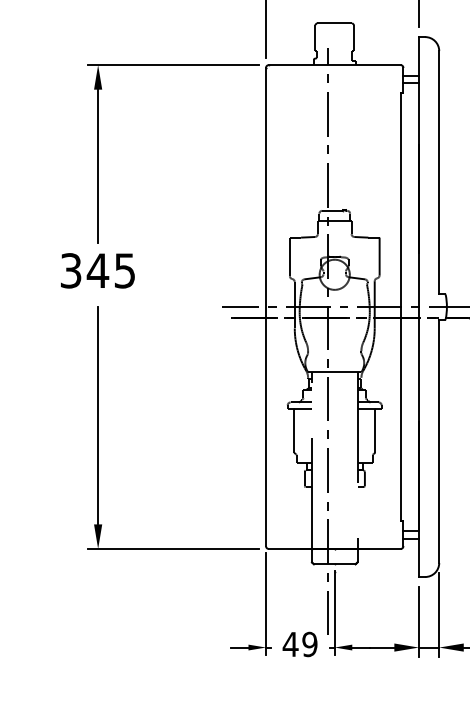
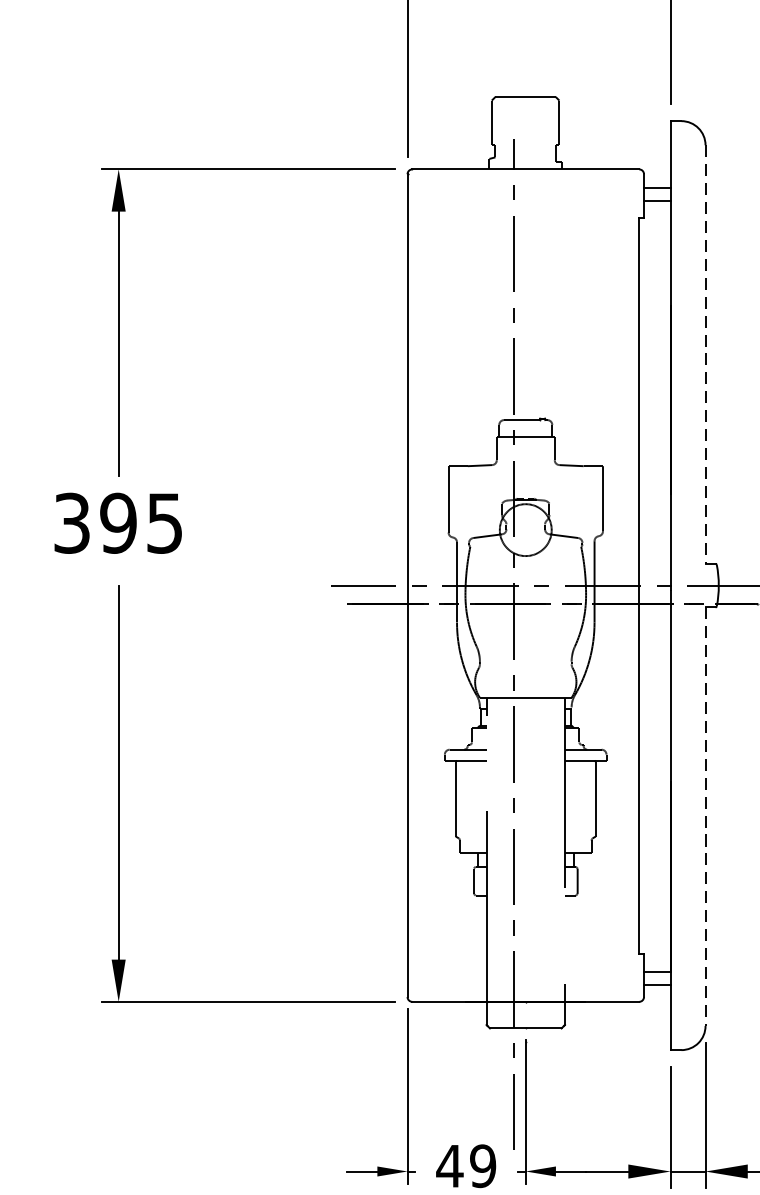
line: (439, 172) -> (706, 354), solid -> dashed
text: (97, 270) -> (117, 522), 345 -> 395
line: (439, 441) -> (706, 816), solid -> dashed

